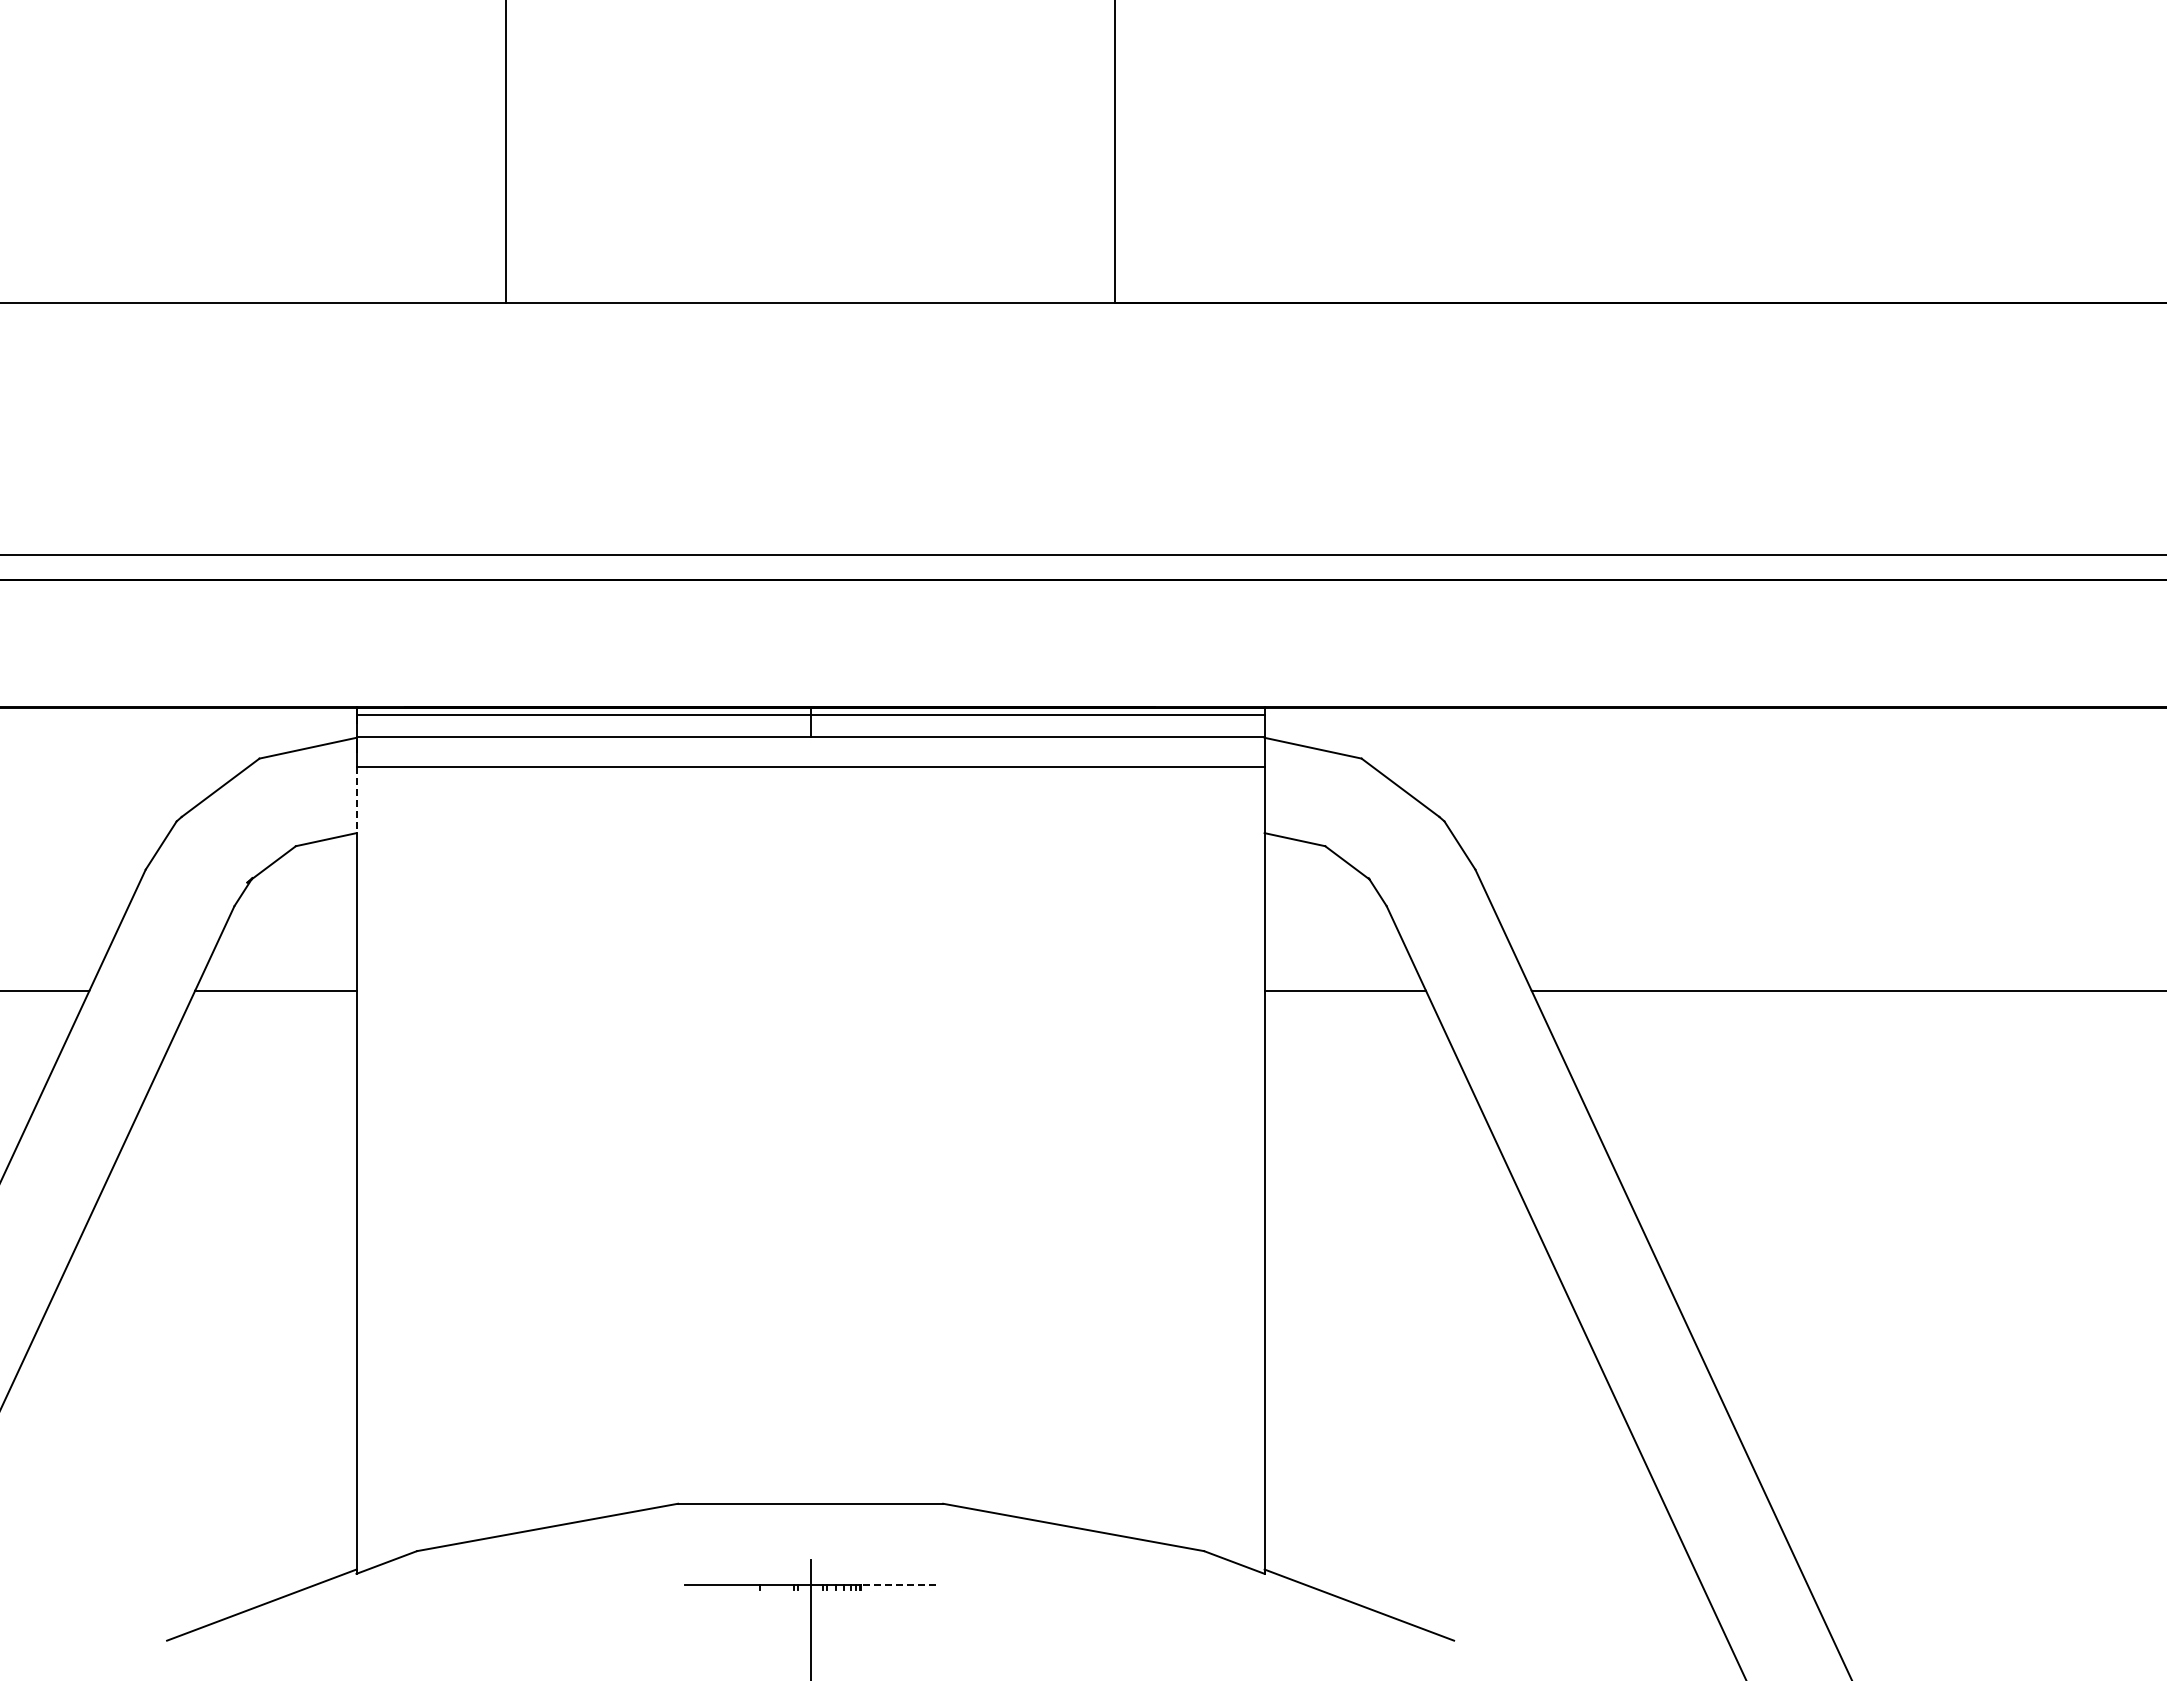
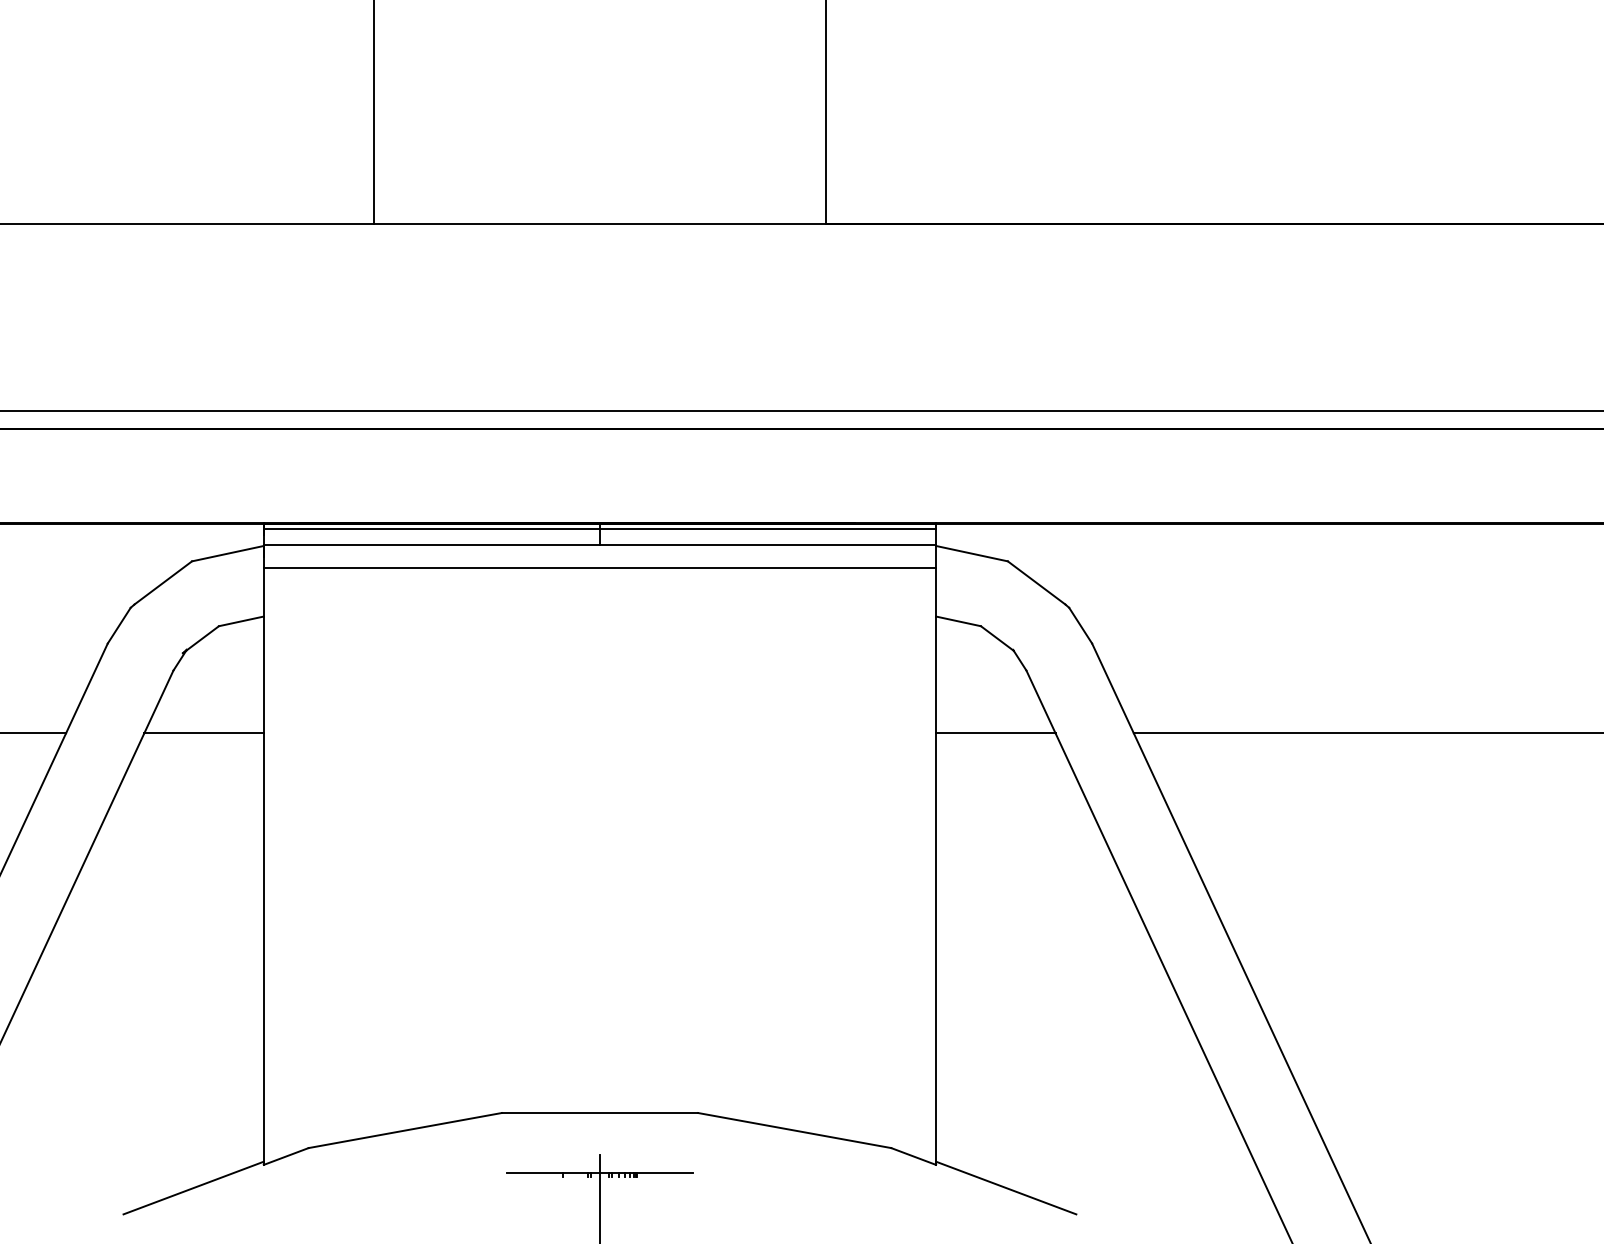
line: (356, 800) -> (263, 592), dashed -> solid
line: (897, 1584) -> (664, 1172), dashed -> solid

